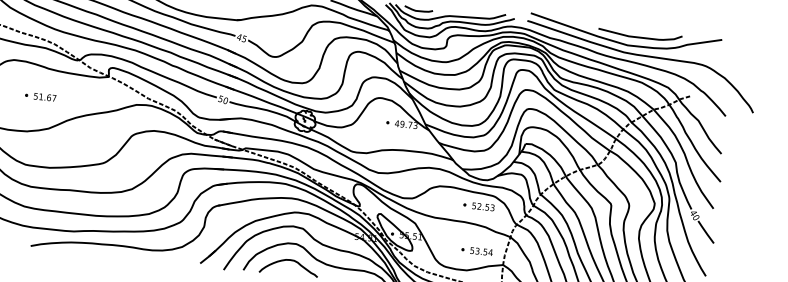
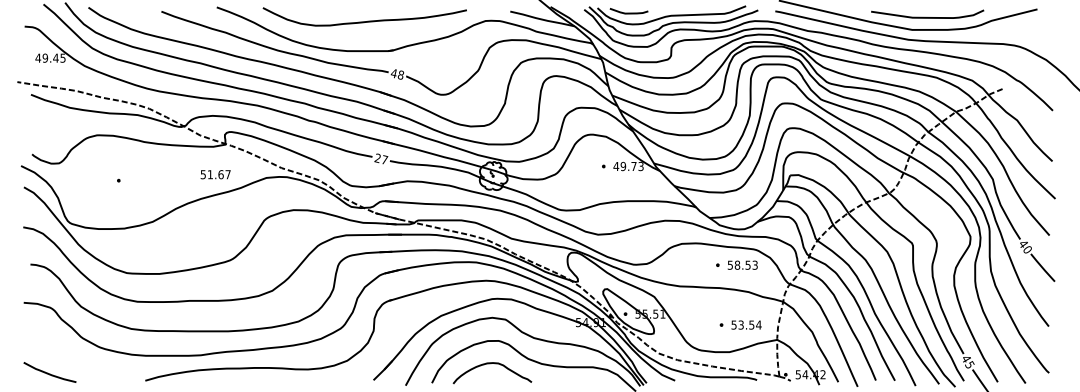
text: (244, 38) -> (400, 74), 45 -> 48
text: (44, 97) -> (215, 174), moved
text: (223, 99) -> (381, 158), 50 -> 27
text: (479, 205) -> (737, 264), 52.53 -> 58.53

